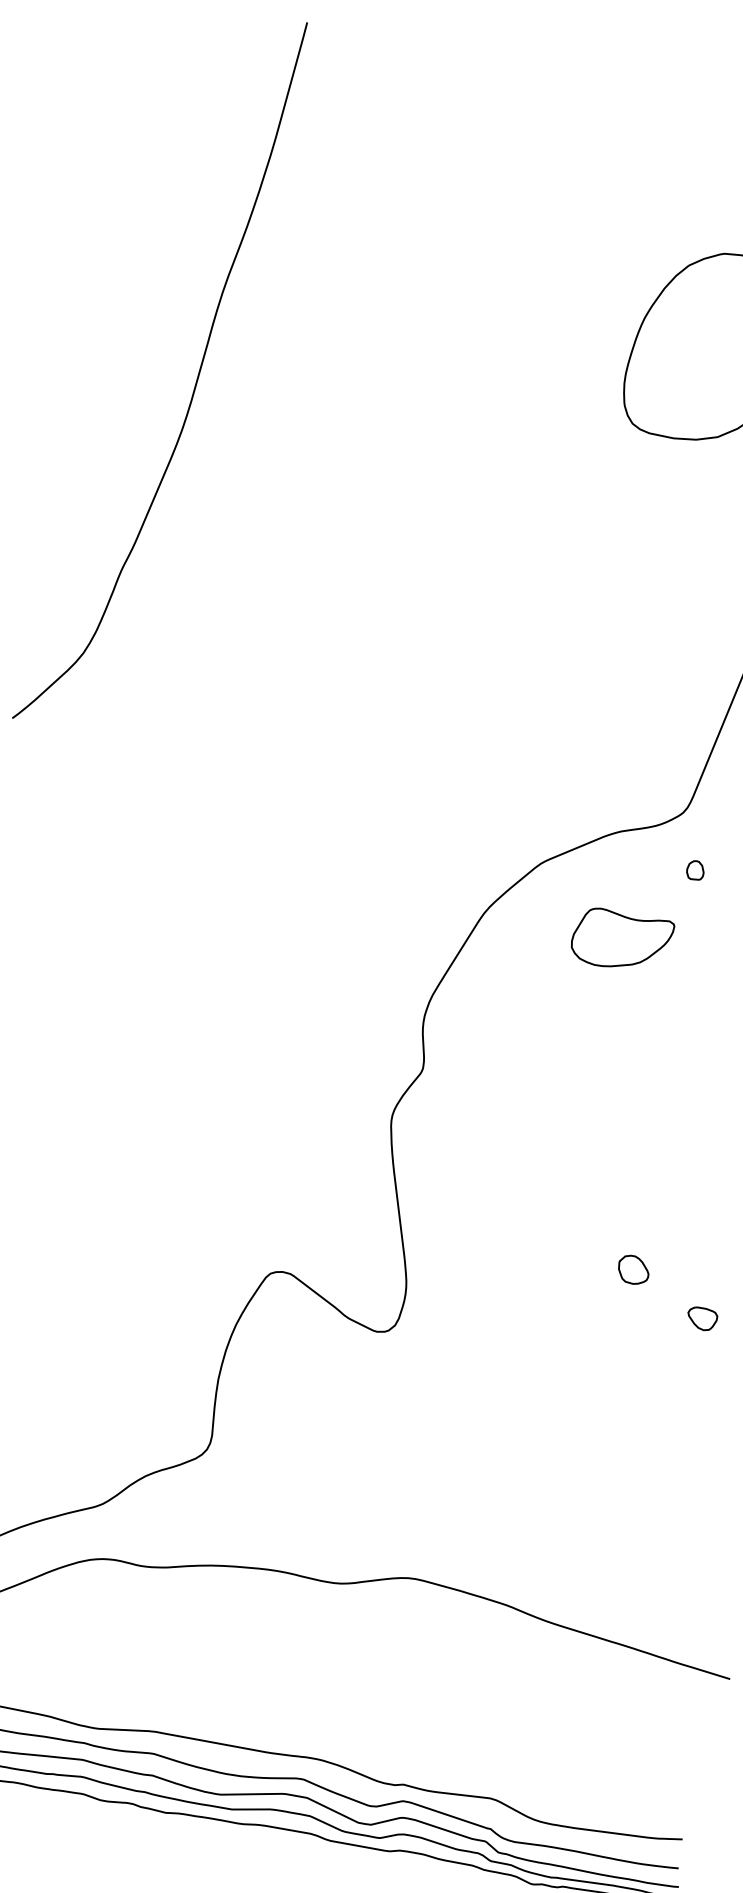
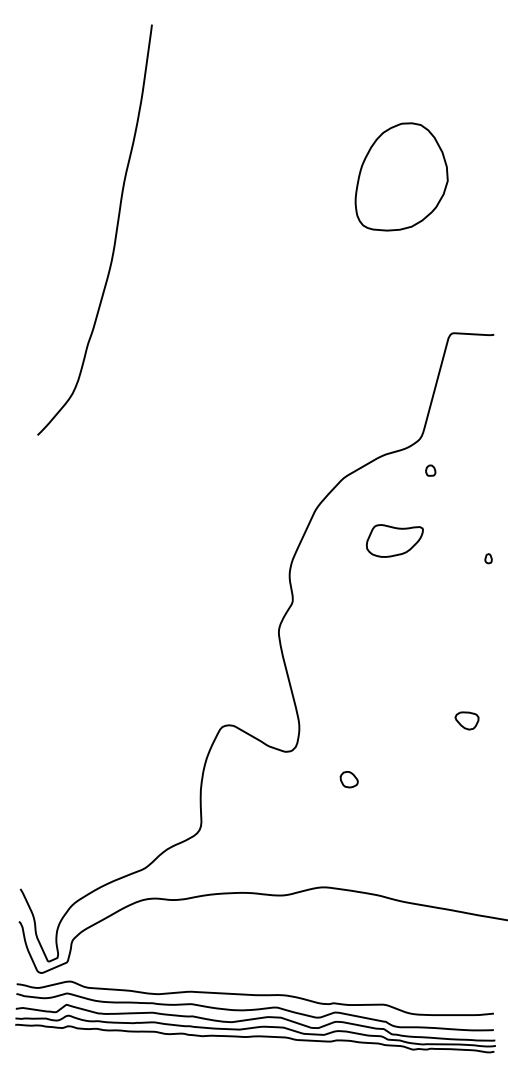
part: (621, 939) -> (394, 540), moved
part: (632, 1269) -> (348, 779), moved
part: (702, 1319) -> (467, 721), size x1.4

